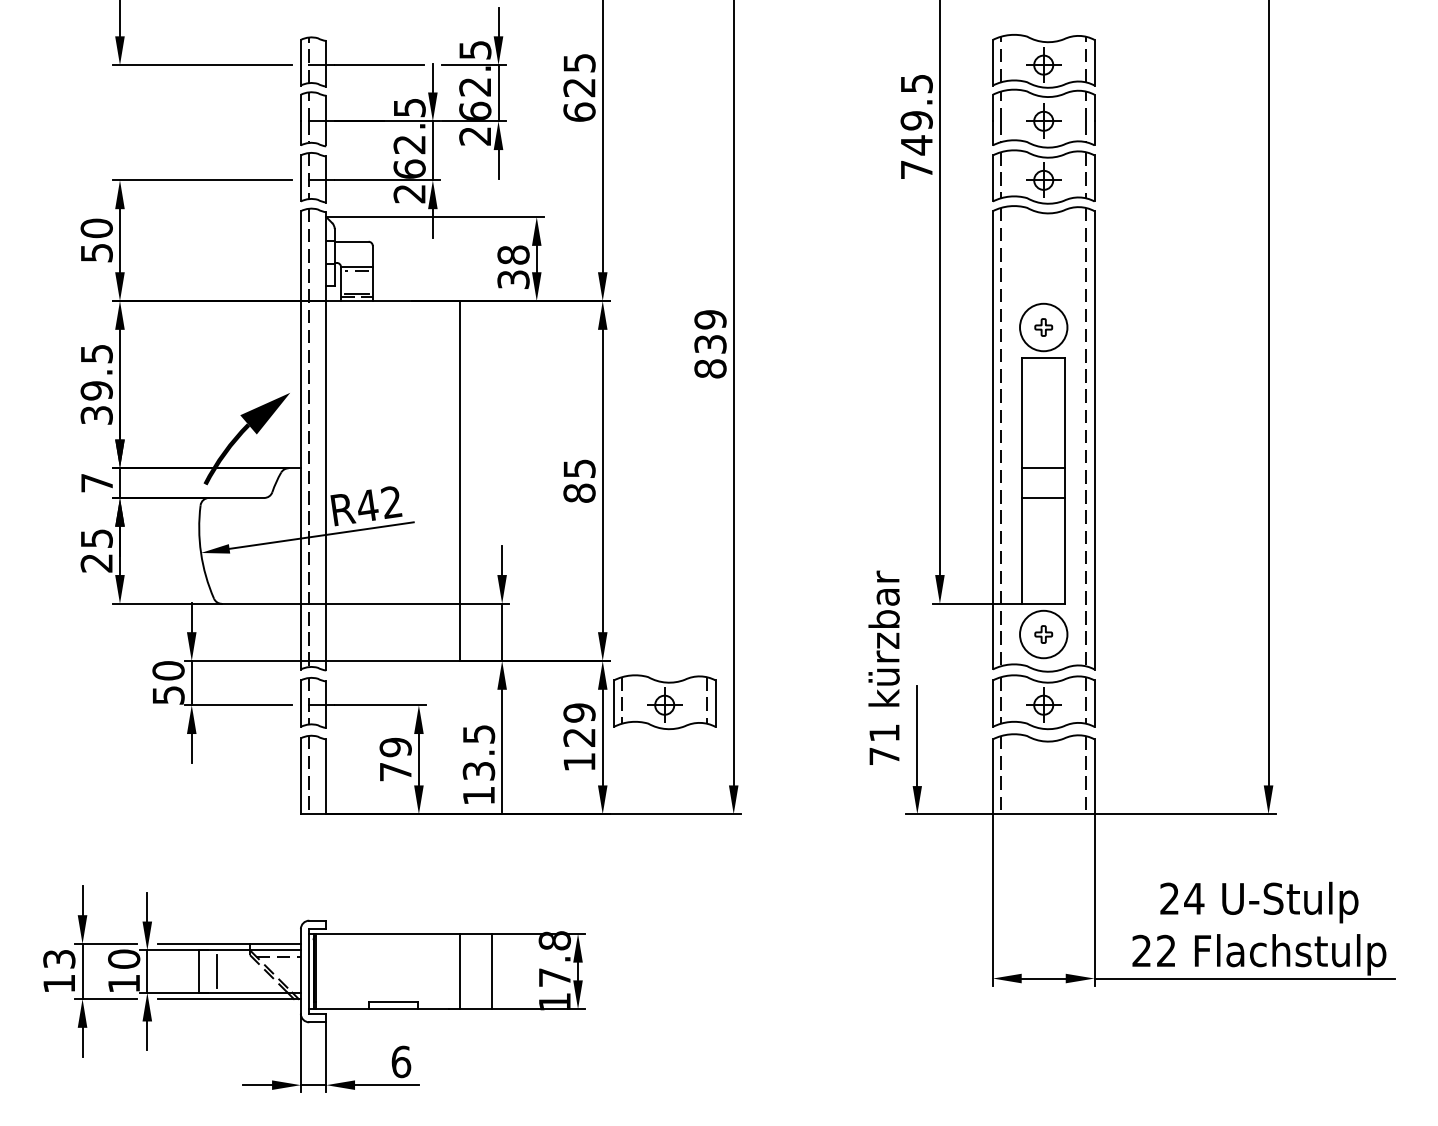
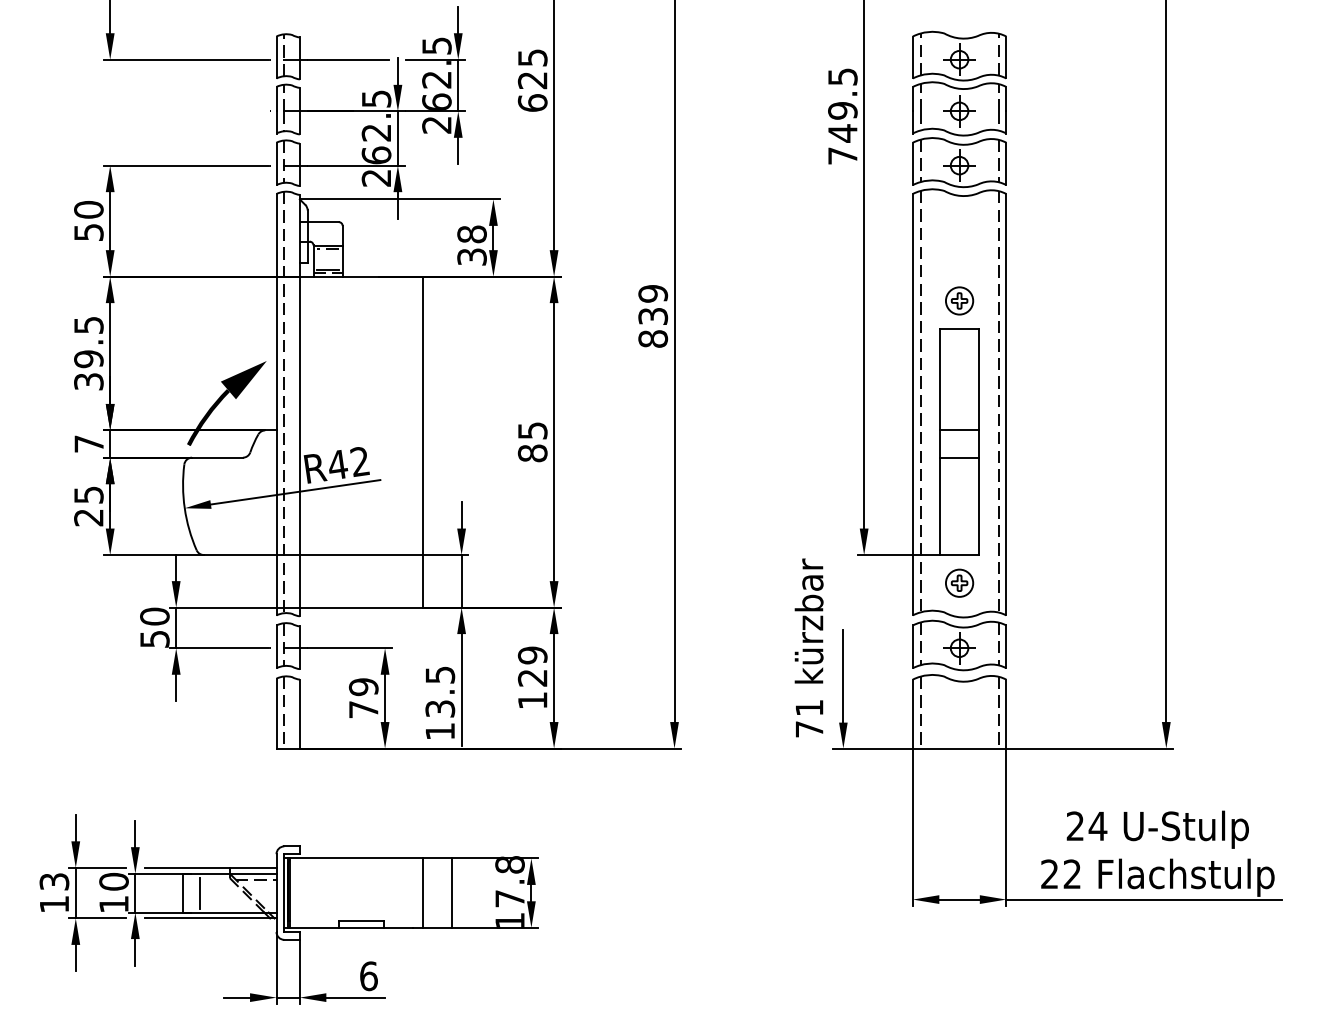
circle: (1043, 327) -> (959, 300), size x0.62
circle: (1043, 634) -> (959, 583), size x0.62
text: (883, 667) -> (808, 647), moved
part: (664, 702) -> (610, 645), removed

